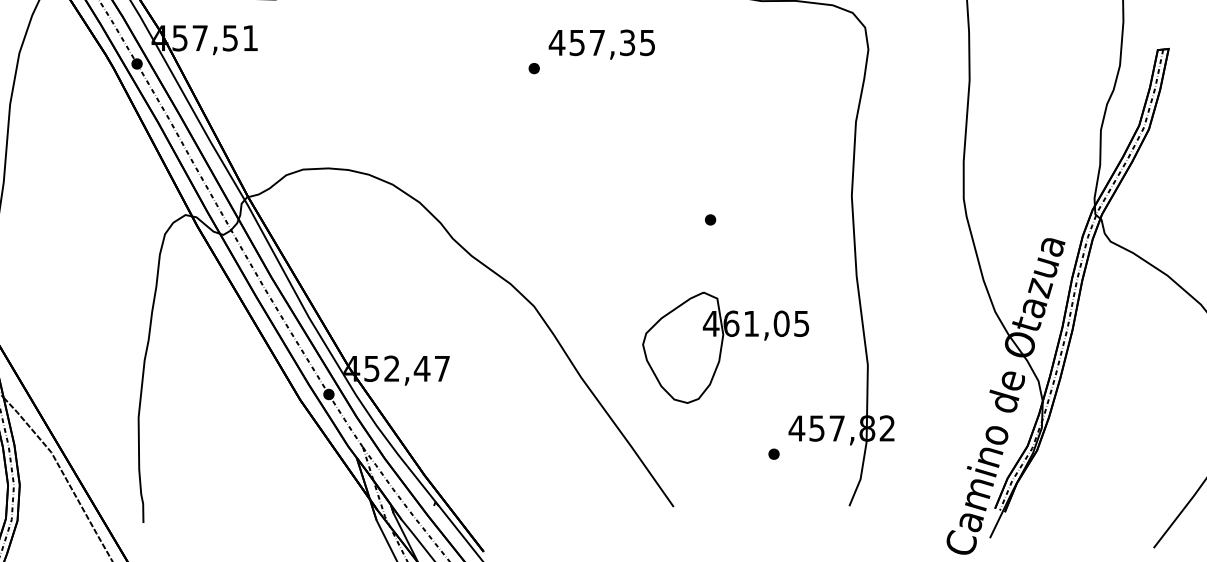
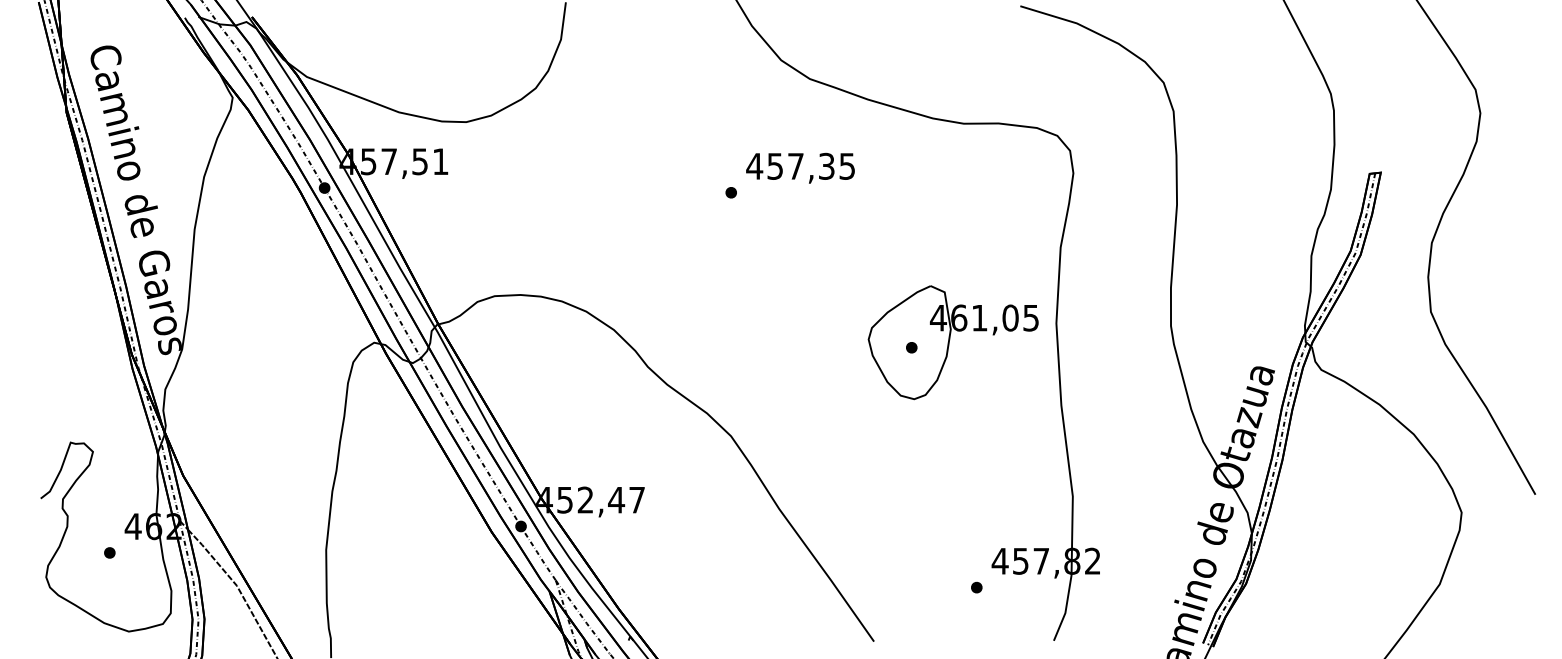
part: (724, 347) -> (952, 342), moved

